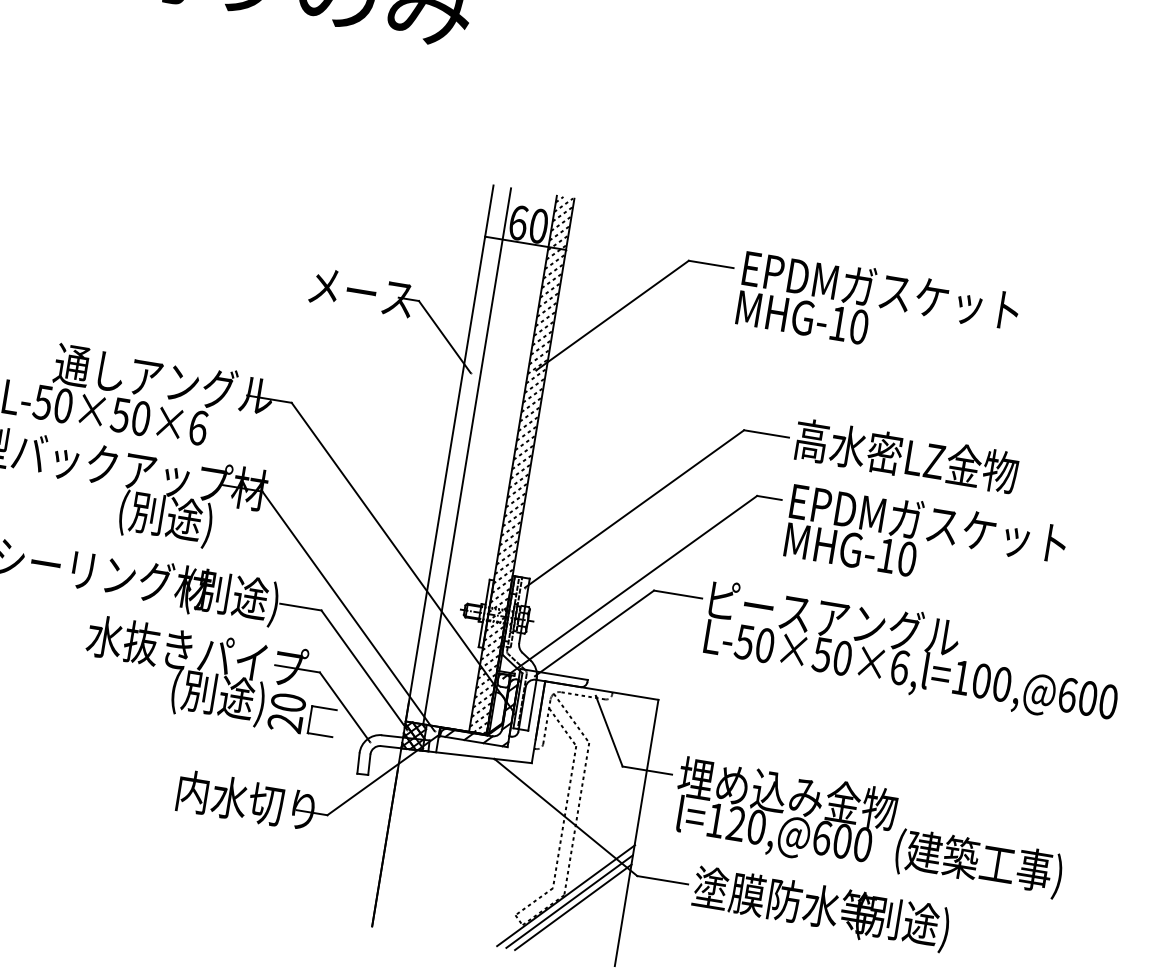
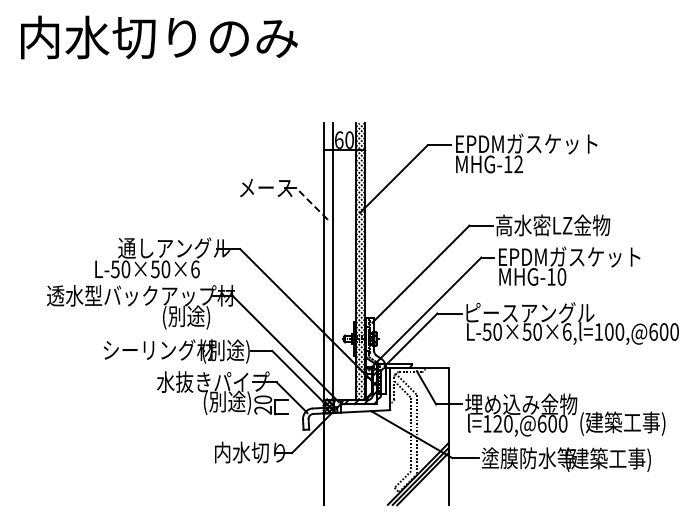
text: (858, 327) -> (518, 164), MHG-10 -> MHG-12
line: (444, 336) -> (311, 203), solid -> dashed
text: (943, 928) -> (610, 459), (別途) -> (建築工事)

